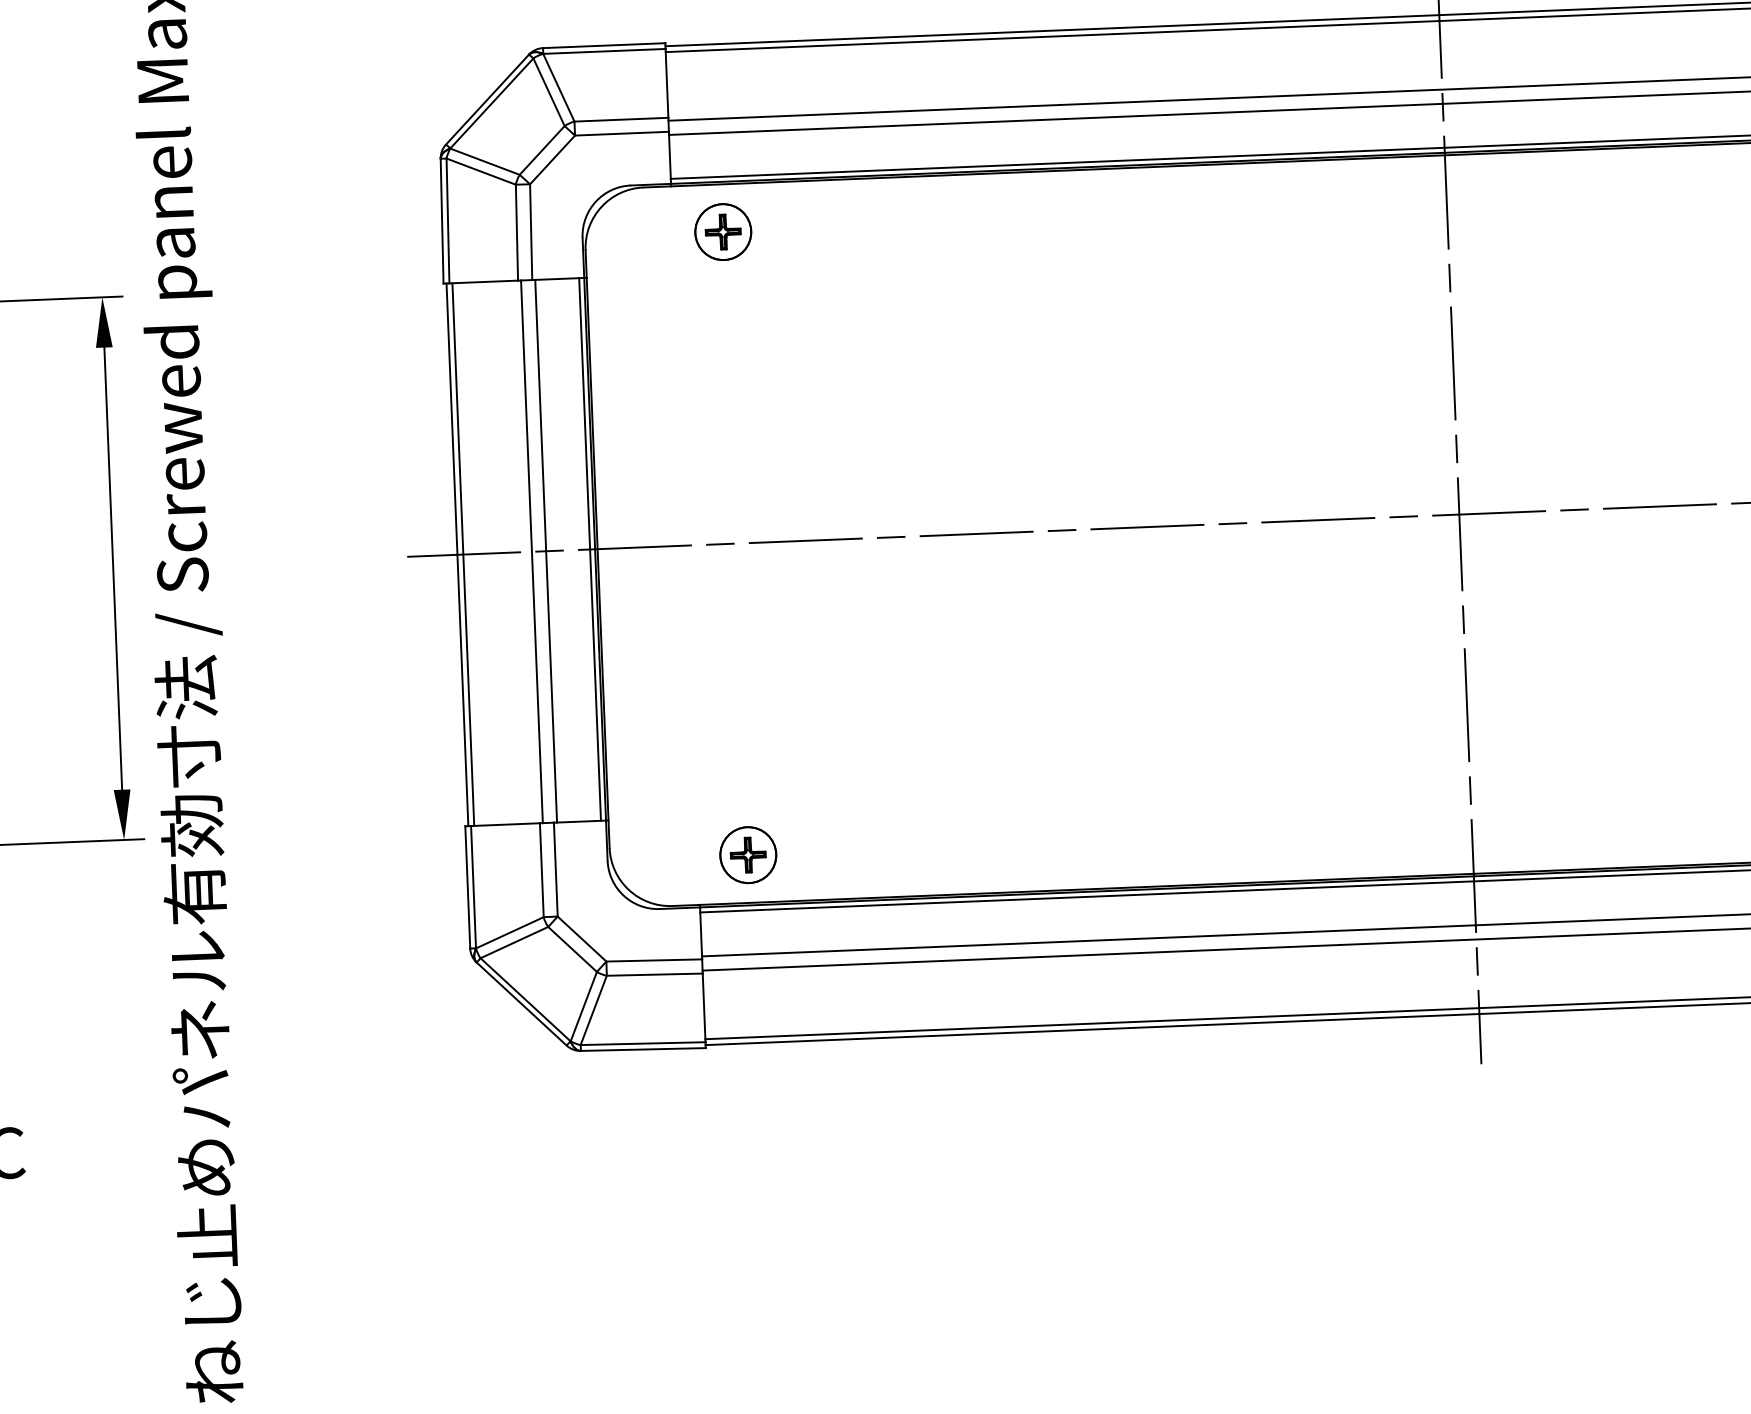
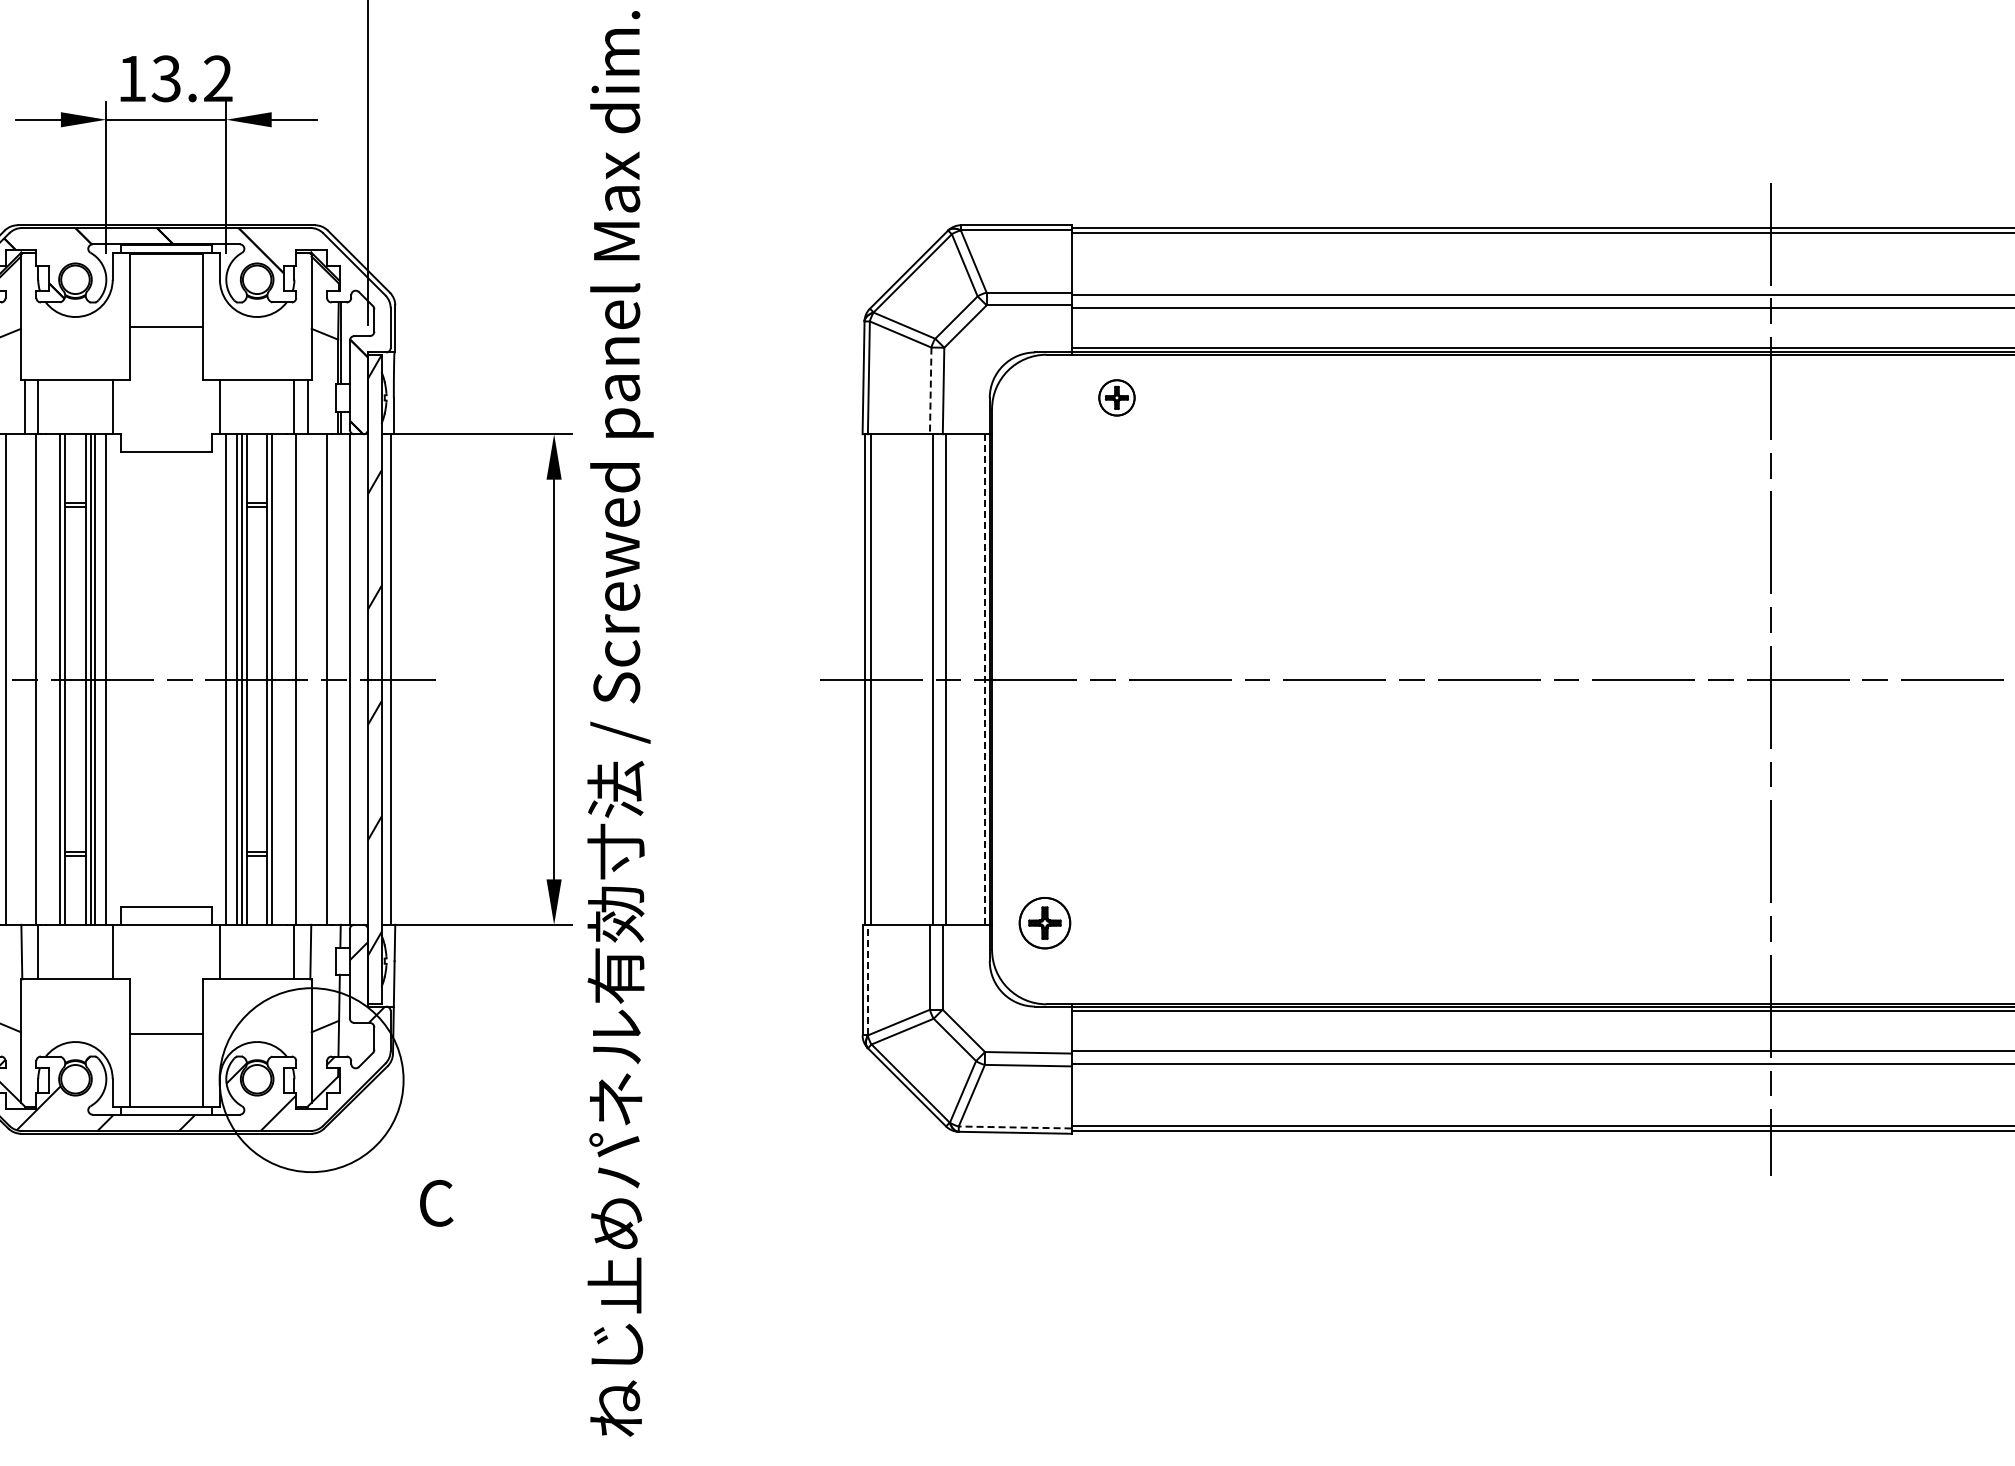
part: (722, 231) -> (1116, 397), size x0.7
line: (516, 233) -> (930, 391), solid -> dashed
line: (590, 550) -> (985, 680), solid -> dashed
part: (747, 855) -> (1044, 923), moved
line: (473, 886) -> (867, 979), solid -> dashed
line: (642, 1043) -> (1014, 1127), solid -> dashed

